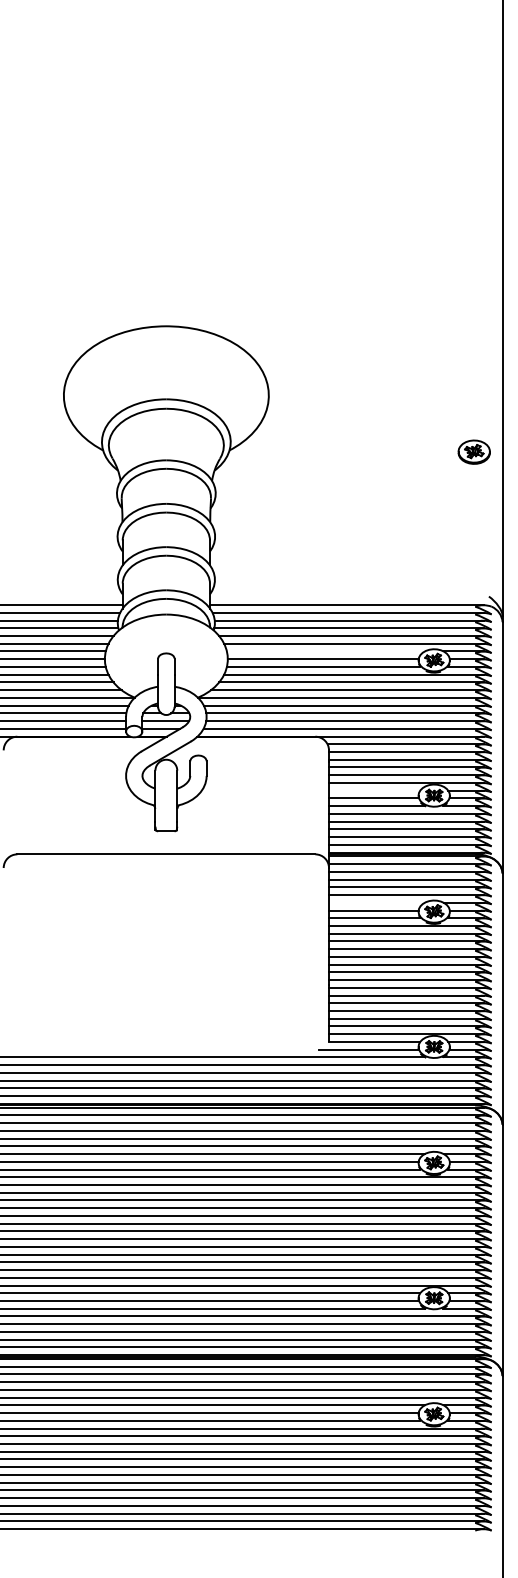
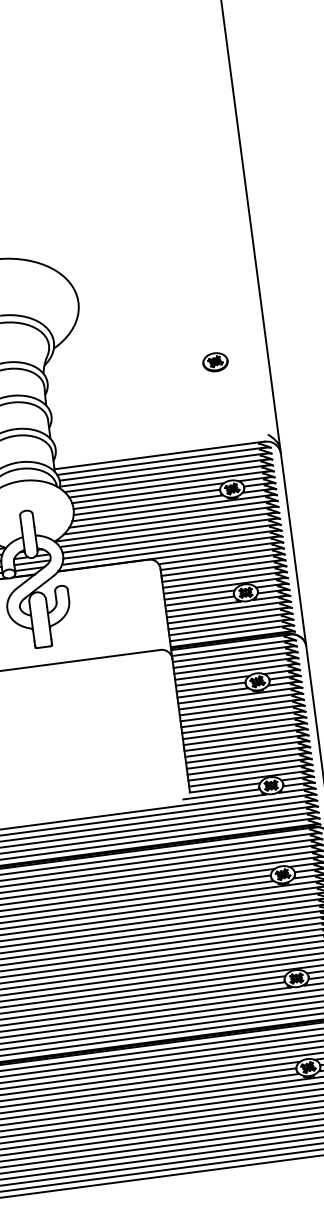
part: (473, 451) -> (214, 361), moved
line: (325, 651) -> (147, 493), added
line: (374, 790) -> (199, 594), added
line: (376, 902) -> (212, 680), added

